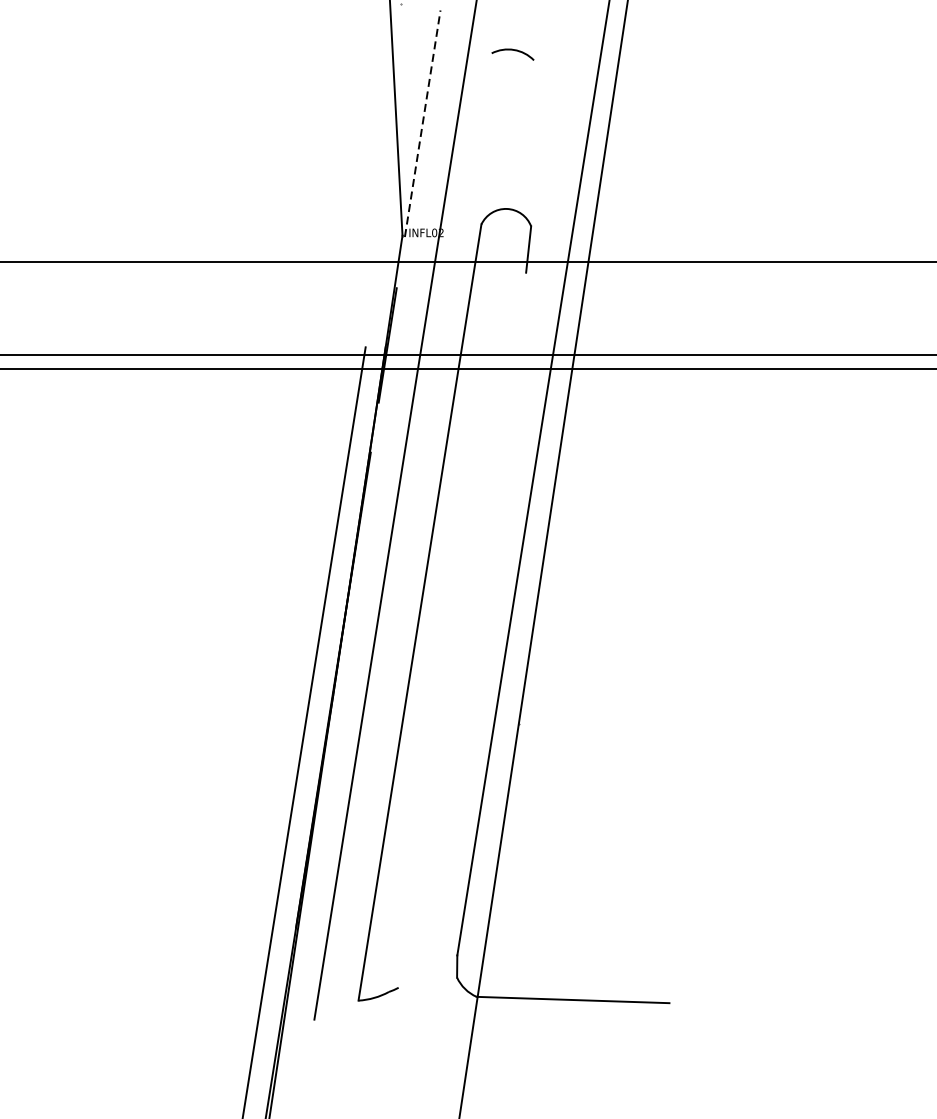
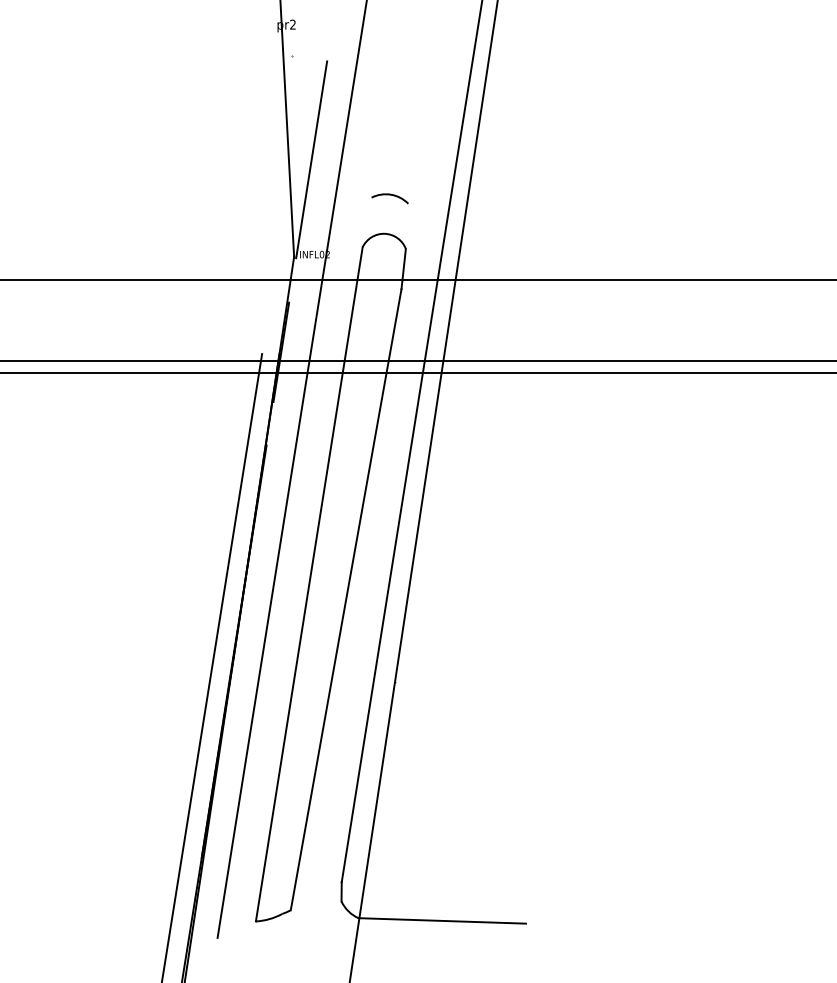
arc: (512, 50) -> (389, 195), moved
line: (422, 123) -> (311, 159), dashed -> solid
line: (461, 629) -> (345, 599), added

